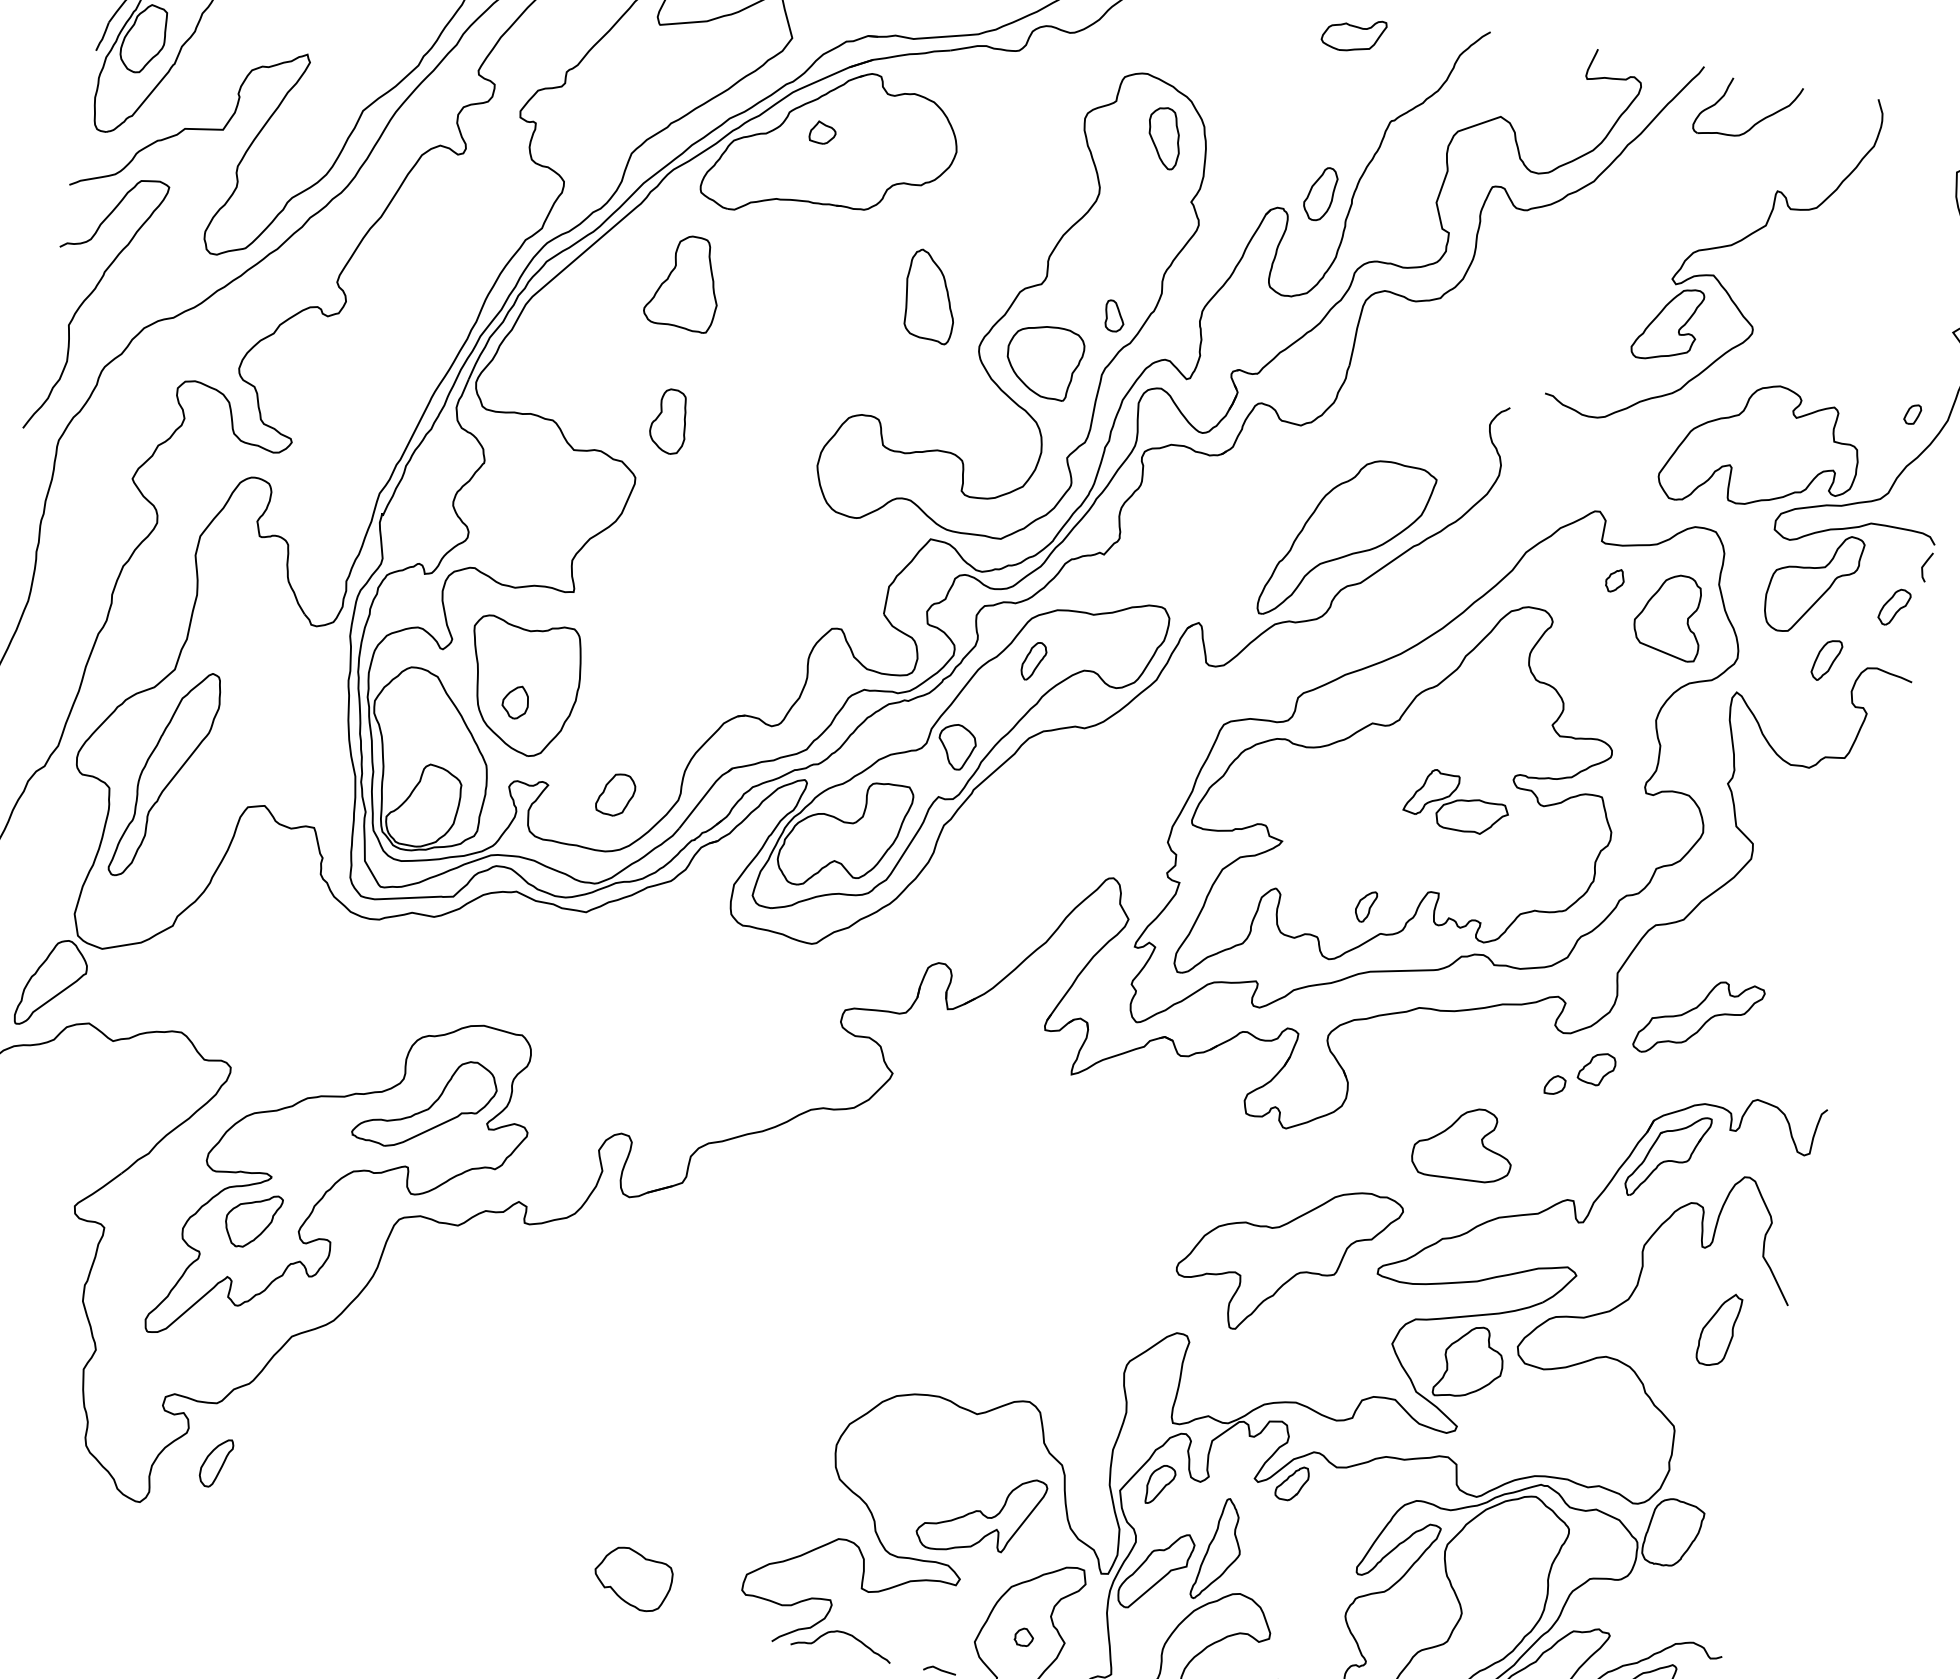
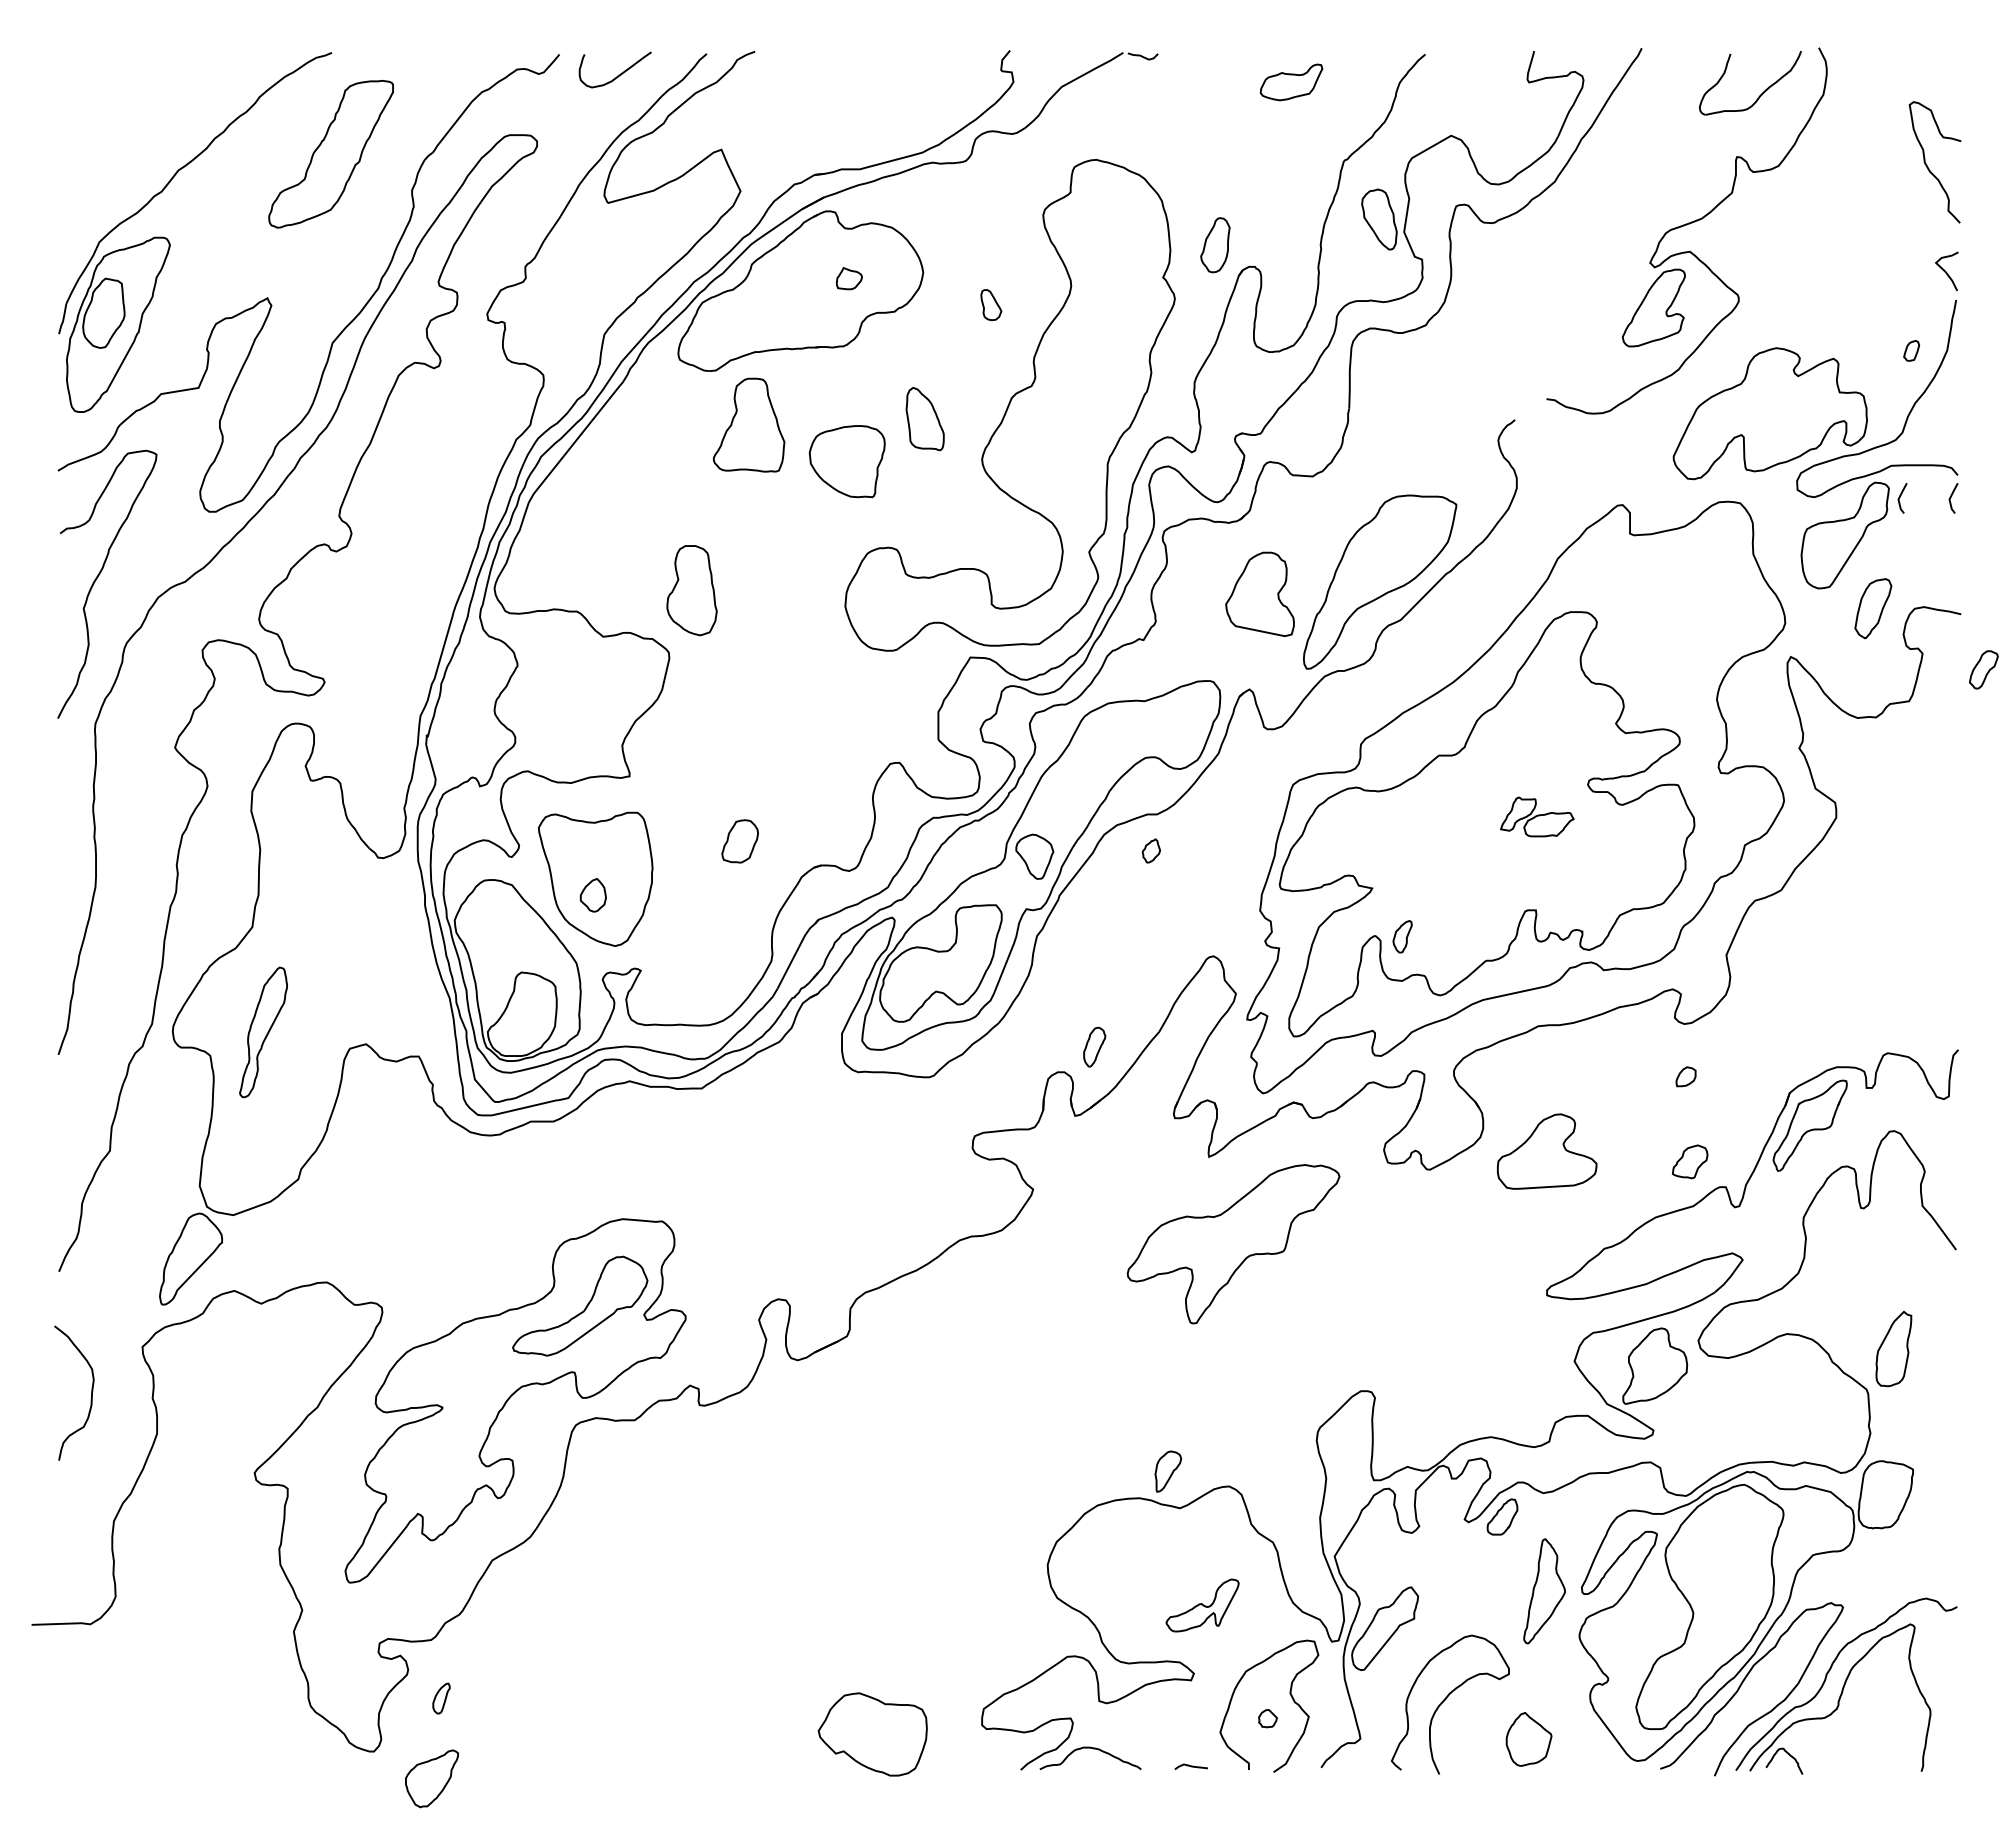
part: (1756, 122) -> (1761, 93), moved
part: (823, 132) -> (849, 278), moved
part: (1164, 137) -> (1379, 219), moved
part: (1320, 194) -> (1215, 245), moved
part: (685, 281) -> (749, 424), moved
part: (930, 295) -> (924, 418), size x0.7
part: (1114, 316) -> (991, 305), moved
part: (1043, 361) -> (846, 461), moved
part: (669, 421) -> (691, 590), size x1.4
line: (1874, 556) -> (1900, 497), added
part: (1615, 580) -> (1151, 850), moved
part: (1894, 606) -> (1983, 669), moved
part: (1669, 615) -> (1259, 593), moved
part: (1033, 660) -> (1094, 1046), moved
part: (1826, 660) -> (1872, 608), size x1.4
part: (166, 775) -> (263, 1032), size x0.6
part: (615, 794) -> (739, 841), moved
part: (1457, 801) -> (1537, 816), size x0.7
part: (1365, 906) -> (1402, 936), moved
part: (1698, 1018) -> (1814, 984), removed
part: (1597, 1068) -> (1690, 1161), moved
part: (1464, 1144) -> (1547, 1151), moved
part: (252, 1220) -> (431, 1778), moved
part: (1286, 1258) -> (1233, 1244), moved
part: (1718, 1328) -> (1893, 1348), moved
part: (216, 1462) -> (441, 1698), size x0.6
part: (1160, 1485) -> (1168, 1471), moved
part: (981, 1513) -> (1202, 1605), size x0.6
part: (1219, 1550) -> (1544, 1591), moved
part: (632, 1578) -> (872, 1734), size x1.4

